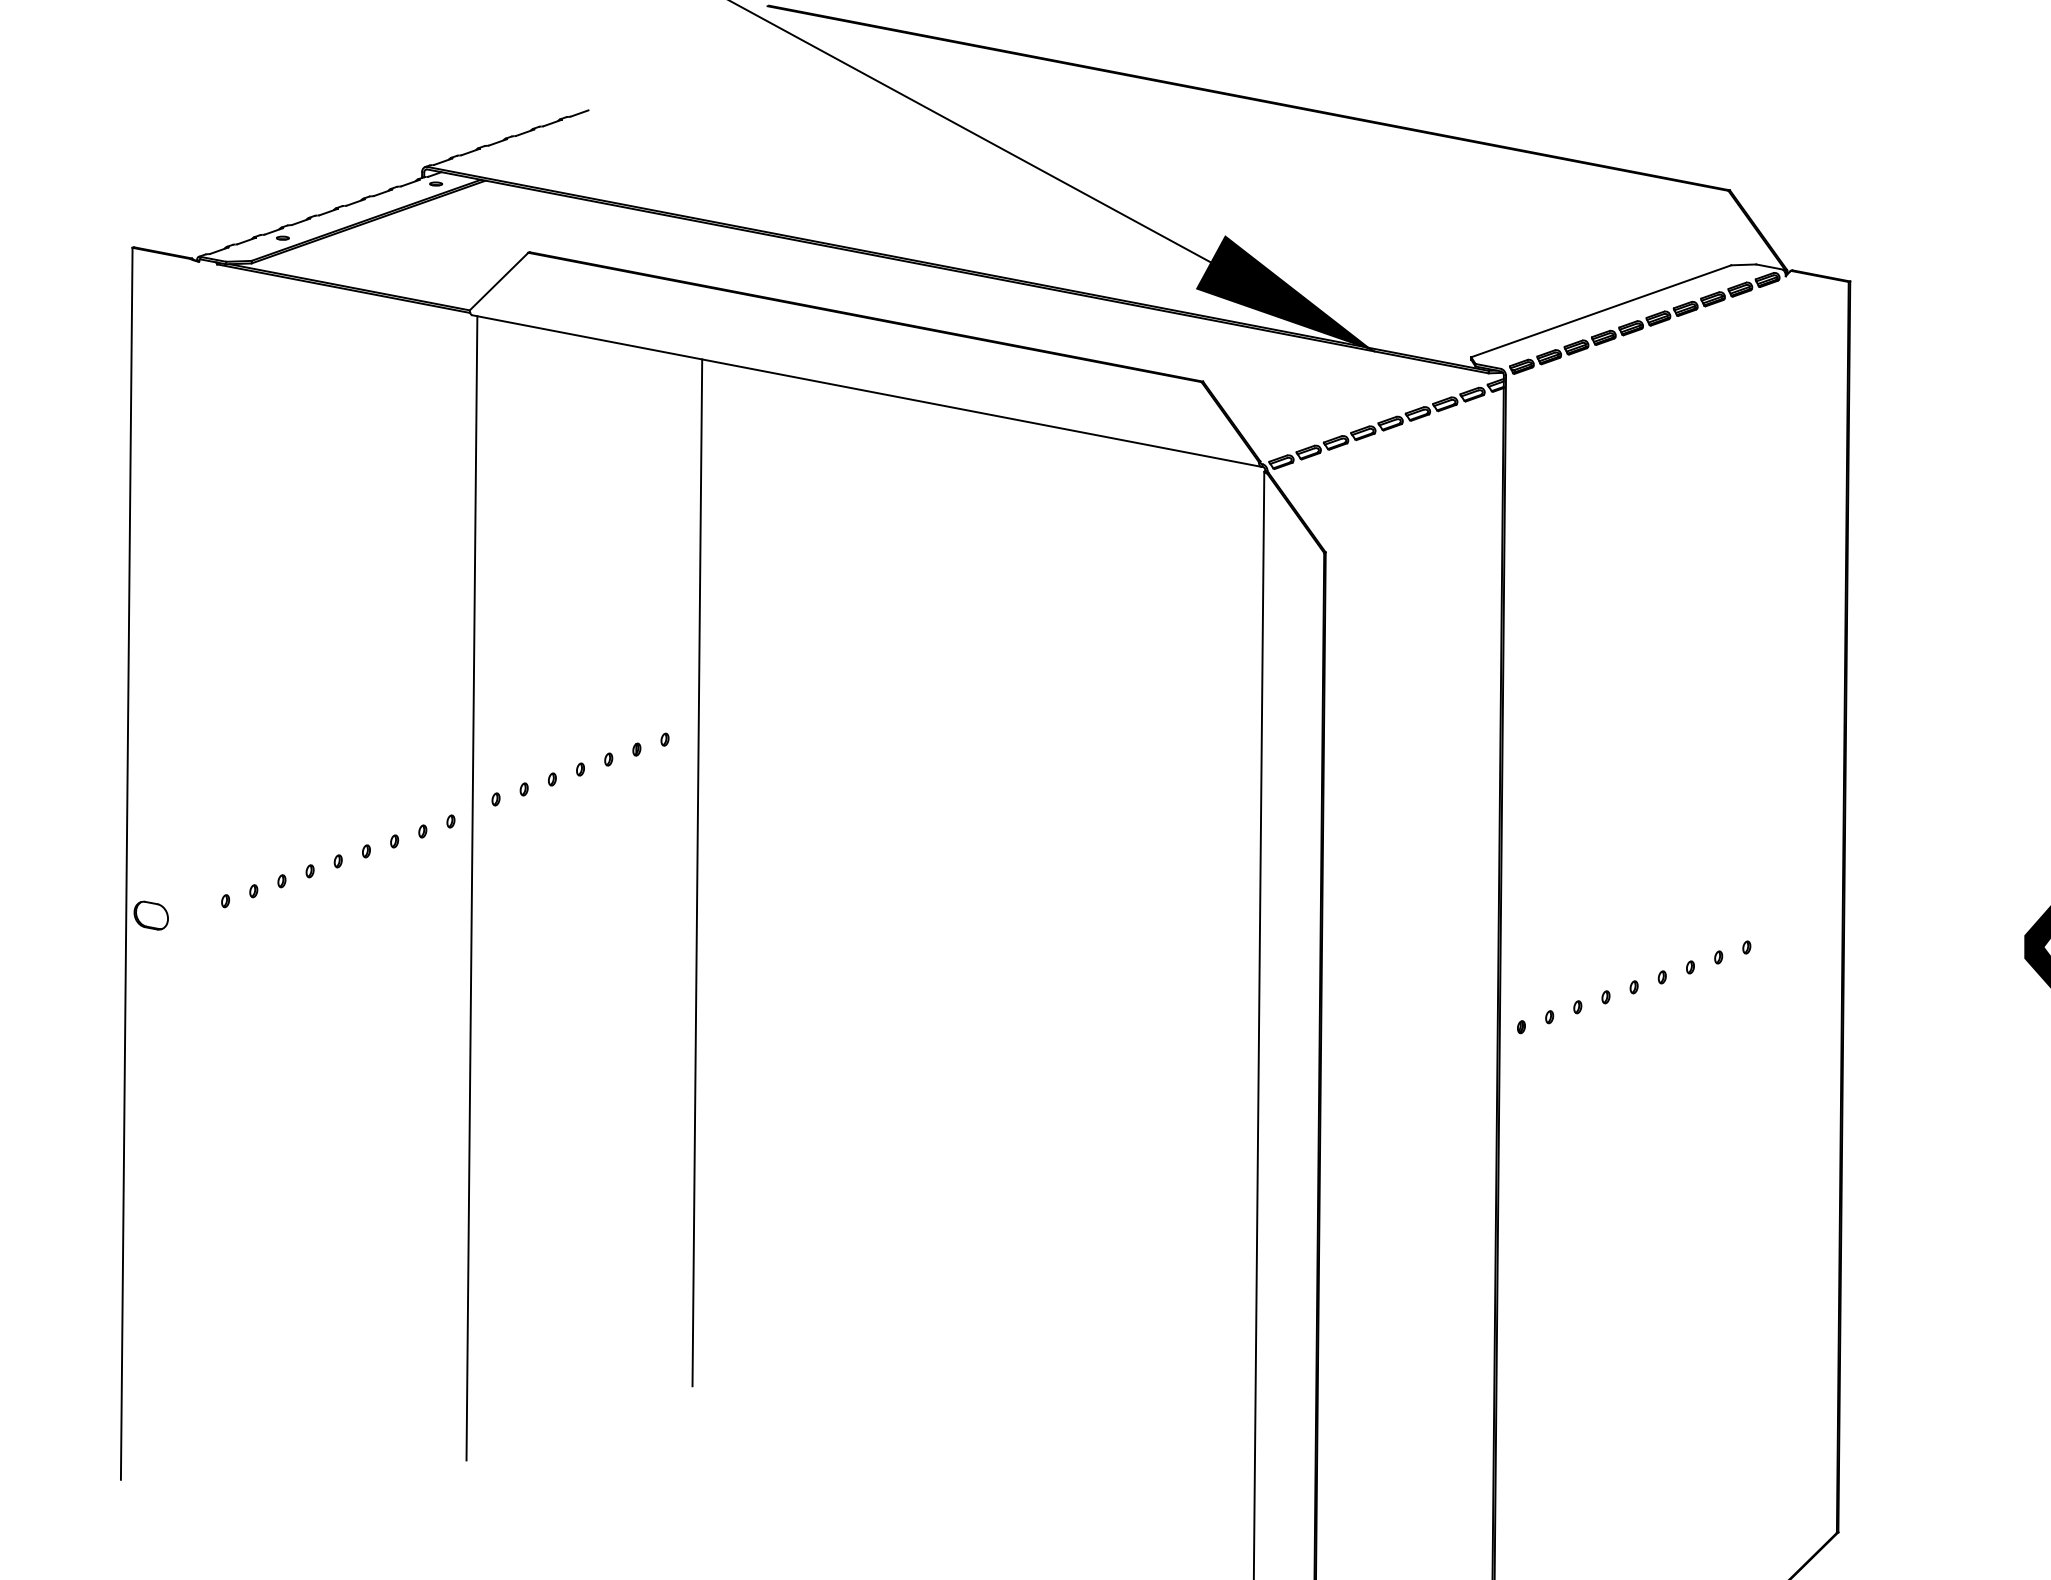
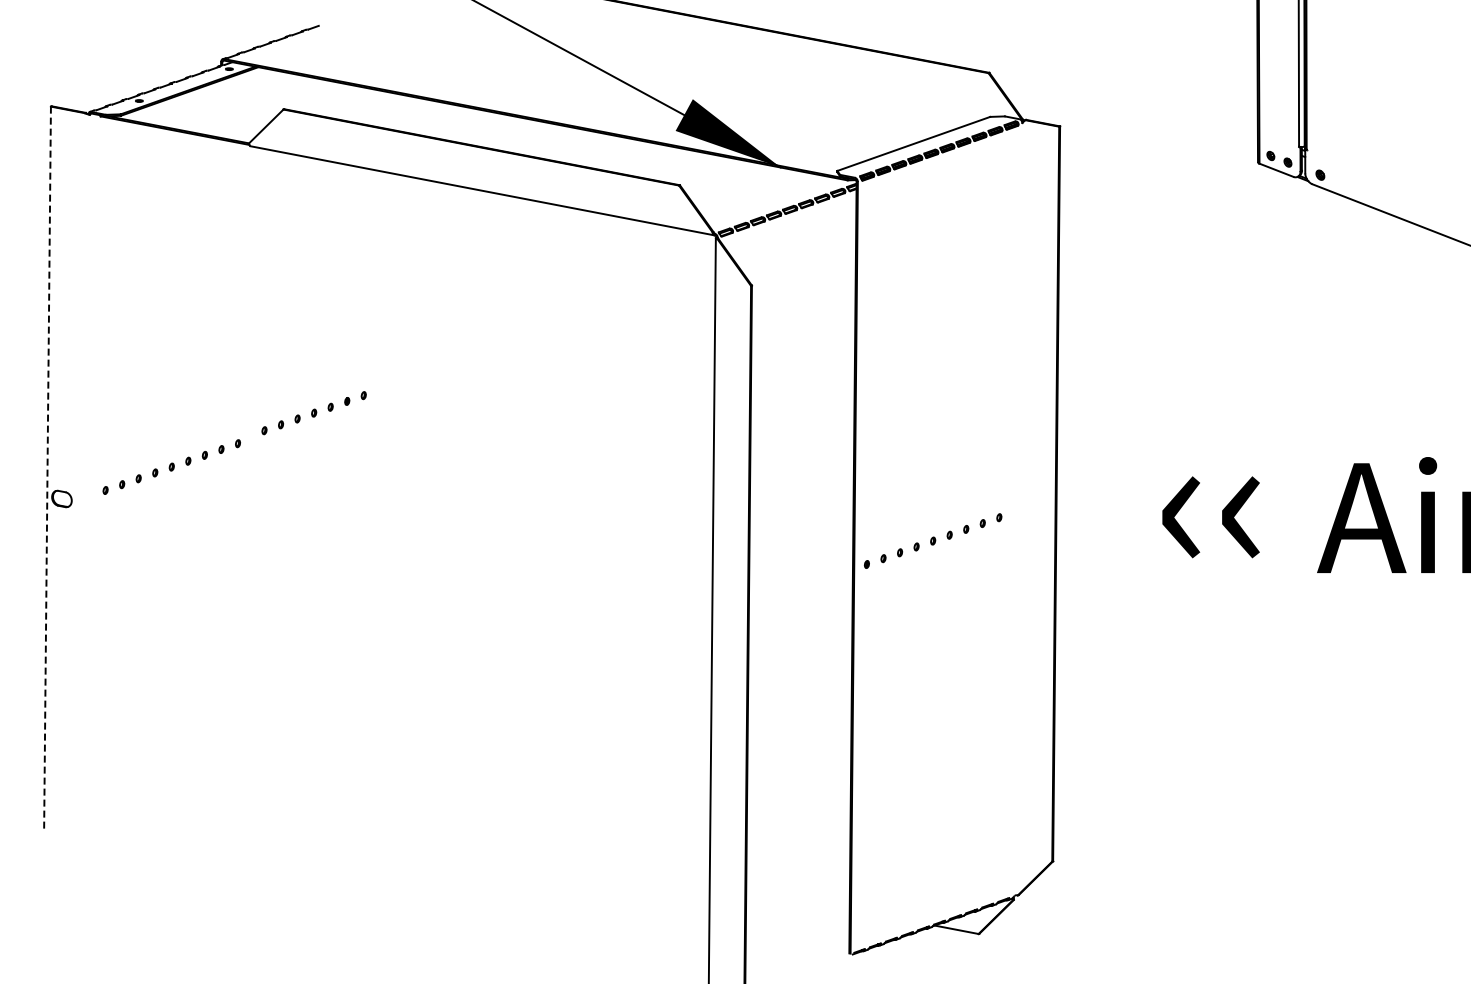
line: (126, 863) -> (47, 468), solid -> dashed
line: (696, 872) -> (382, 473), removed
line: (472, 887) -> (250, 482), removed

